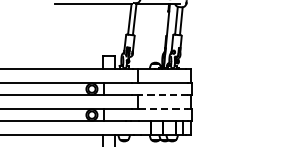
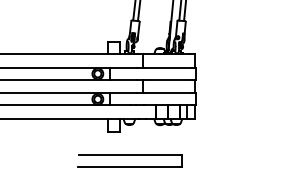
line: (163, 94) -> (167, 79), dashed -> solid
line: (164, 109) -> (168, 93), dashed -> solid

